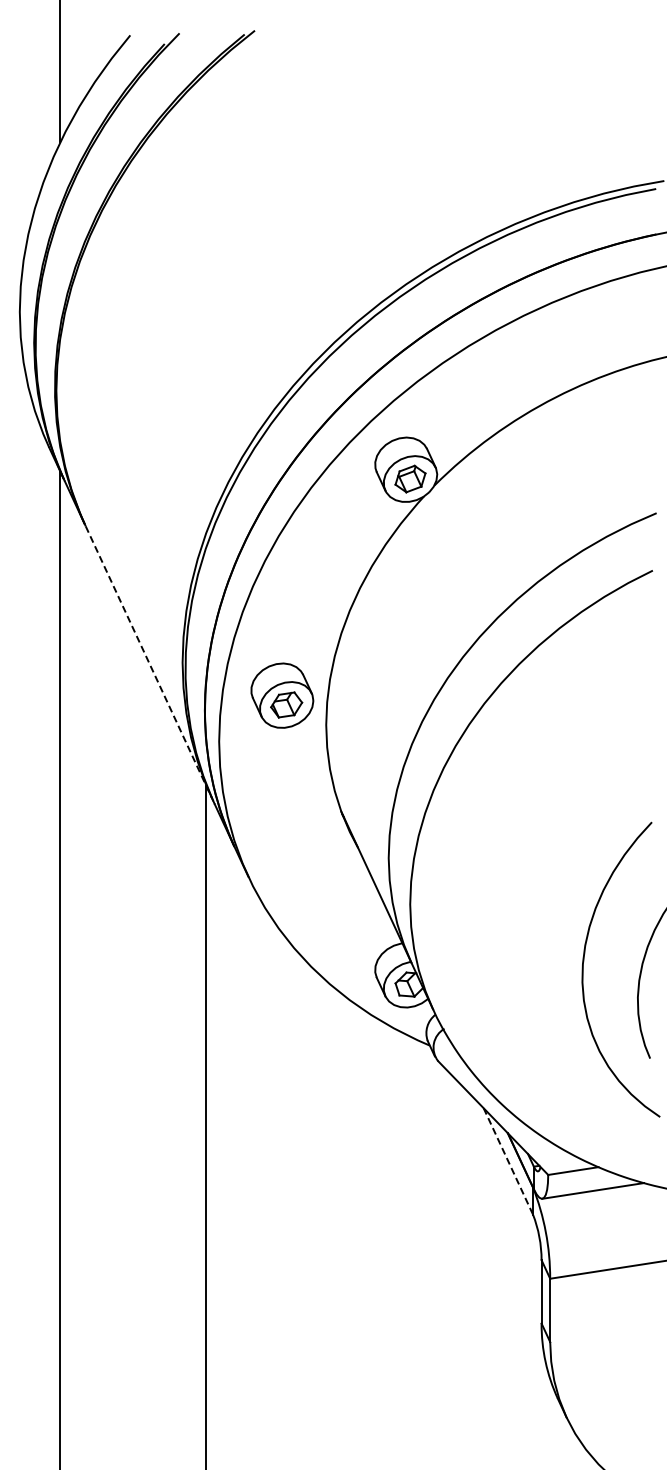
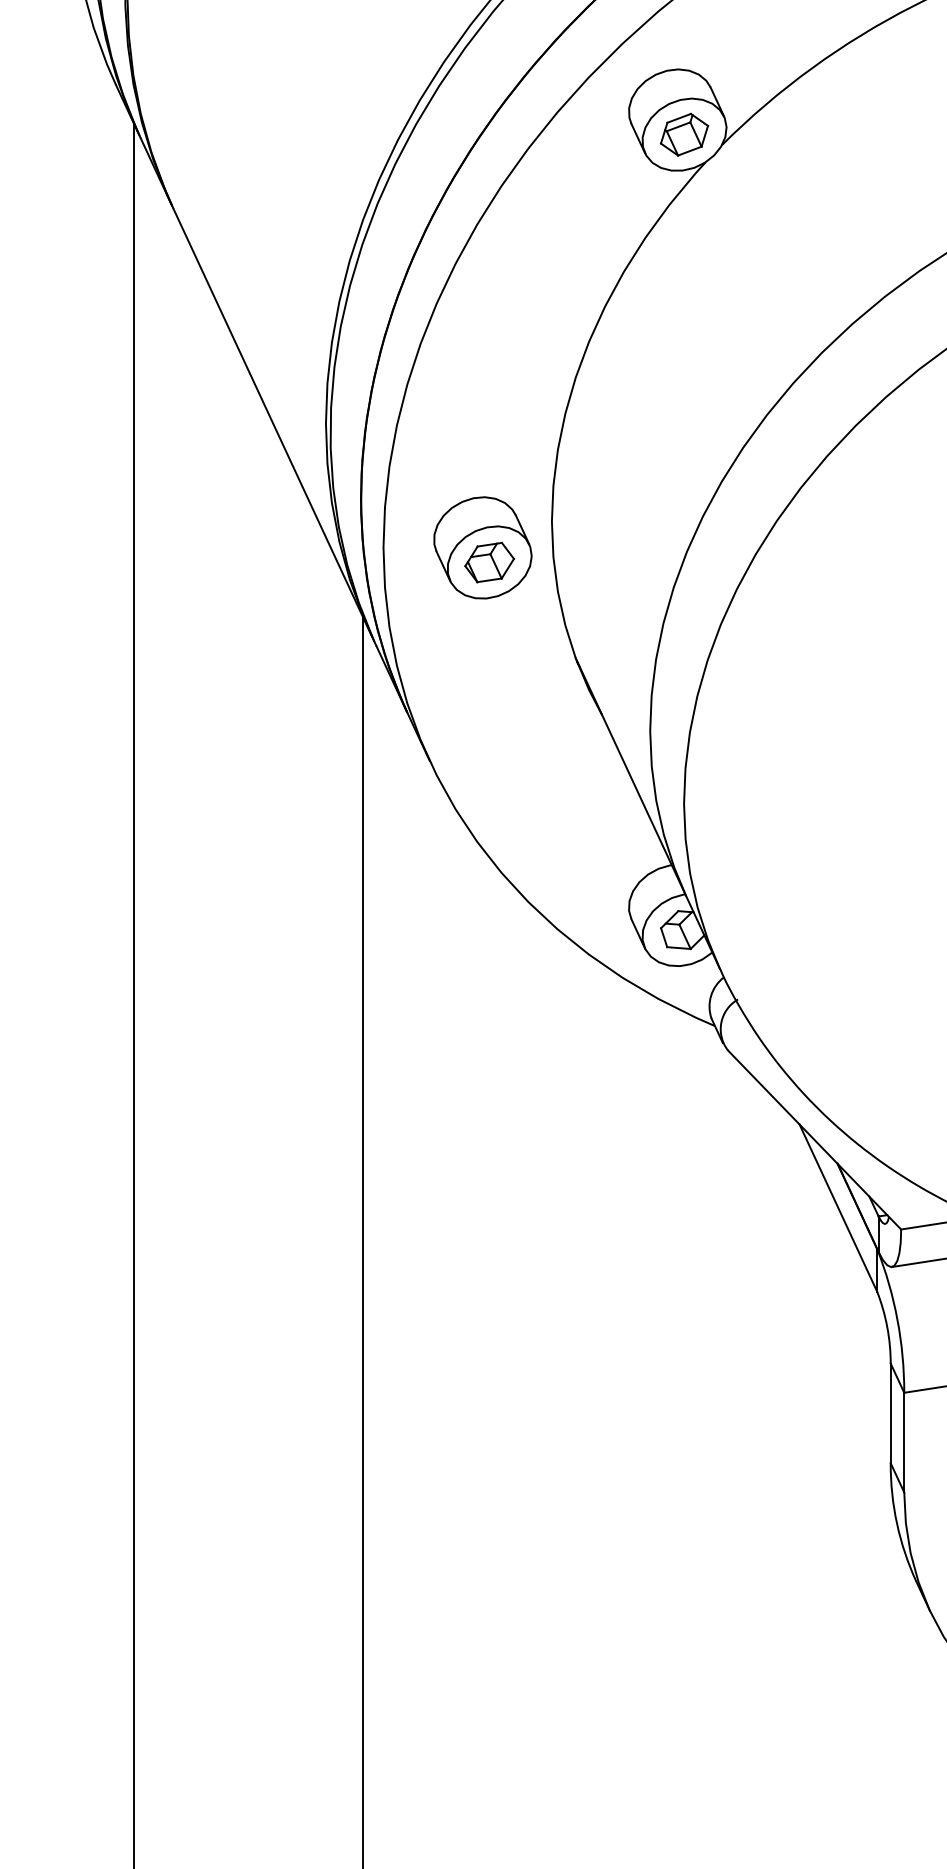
line: (148, 662) -> (272, 423), dashed -> solid
part: (282, 695) -> (483, 547), moved
line: (508, 1161) -> (838, 1208), dashed -> solid

